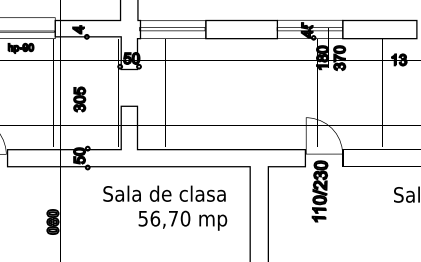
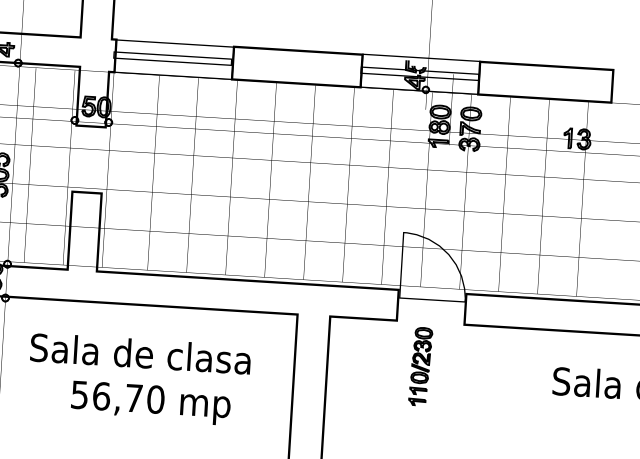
part: (320, 191) -> (421, 366), size x0.71
text: (182, 220) -> (150, 402), moved

